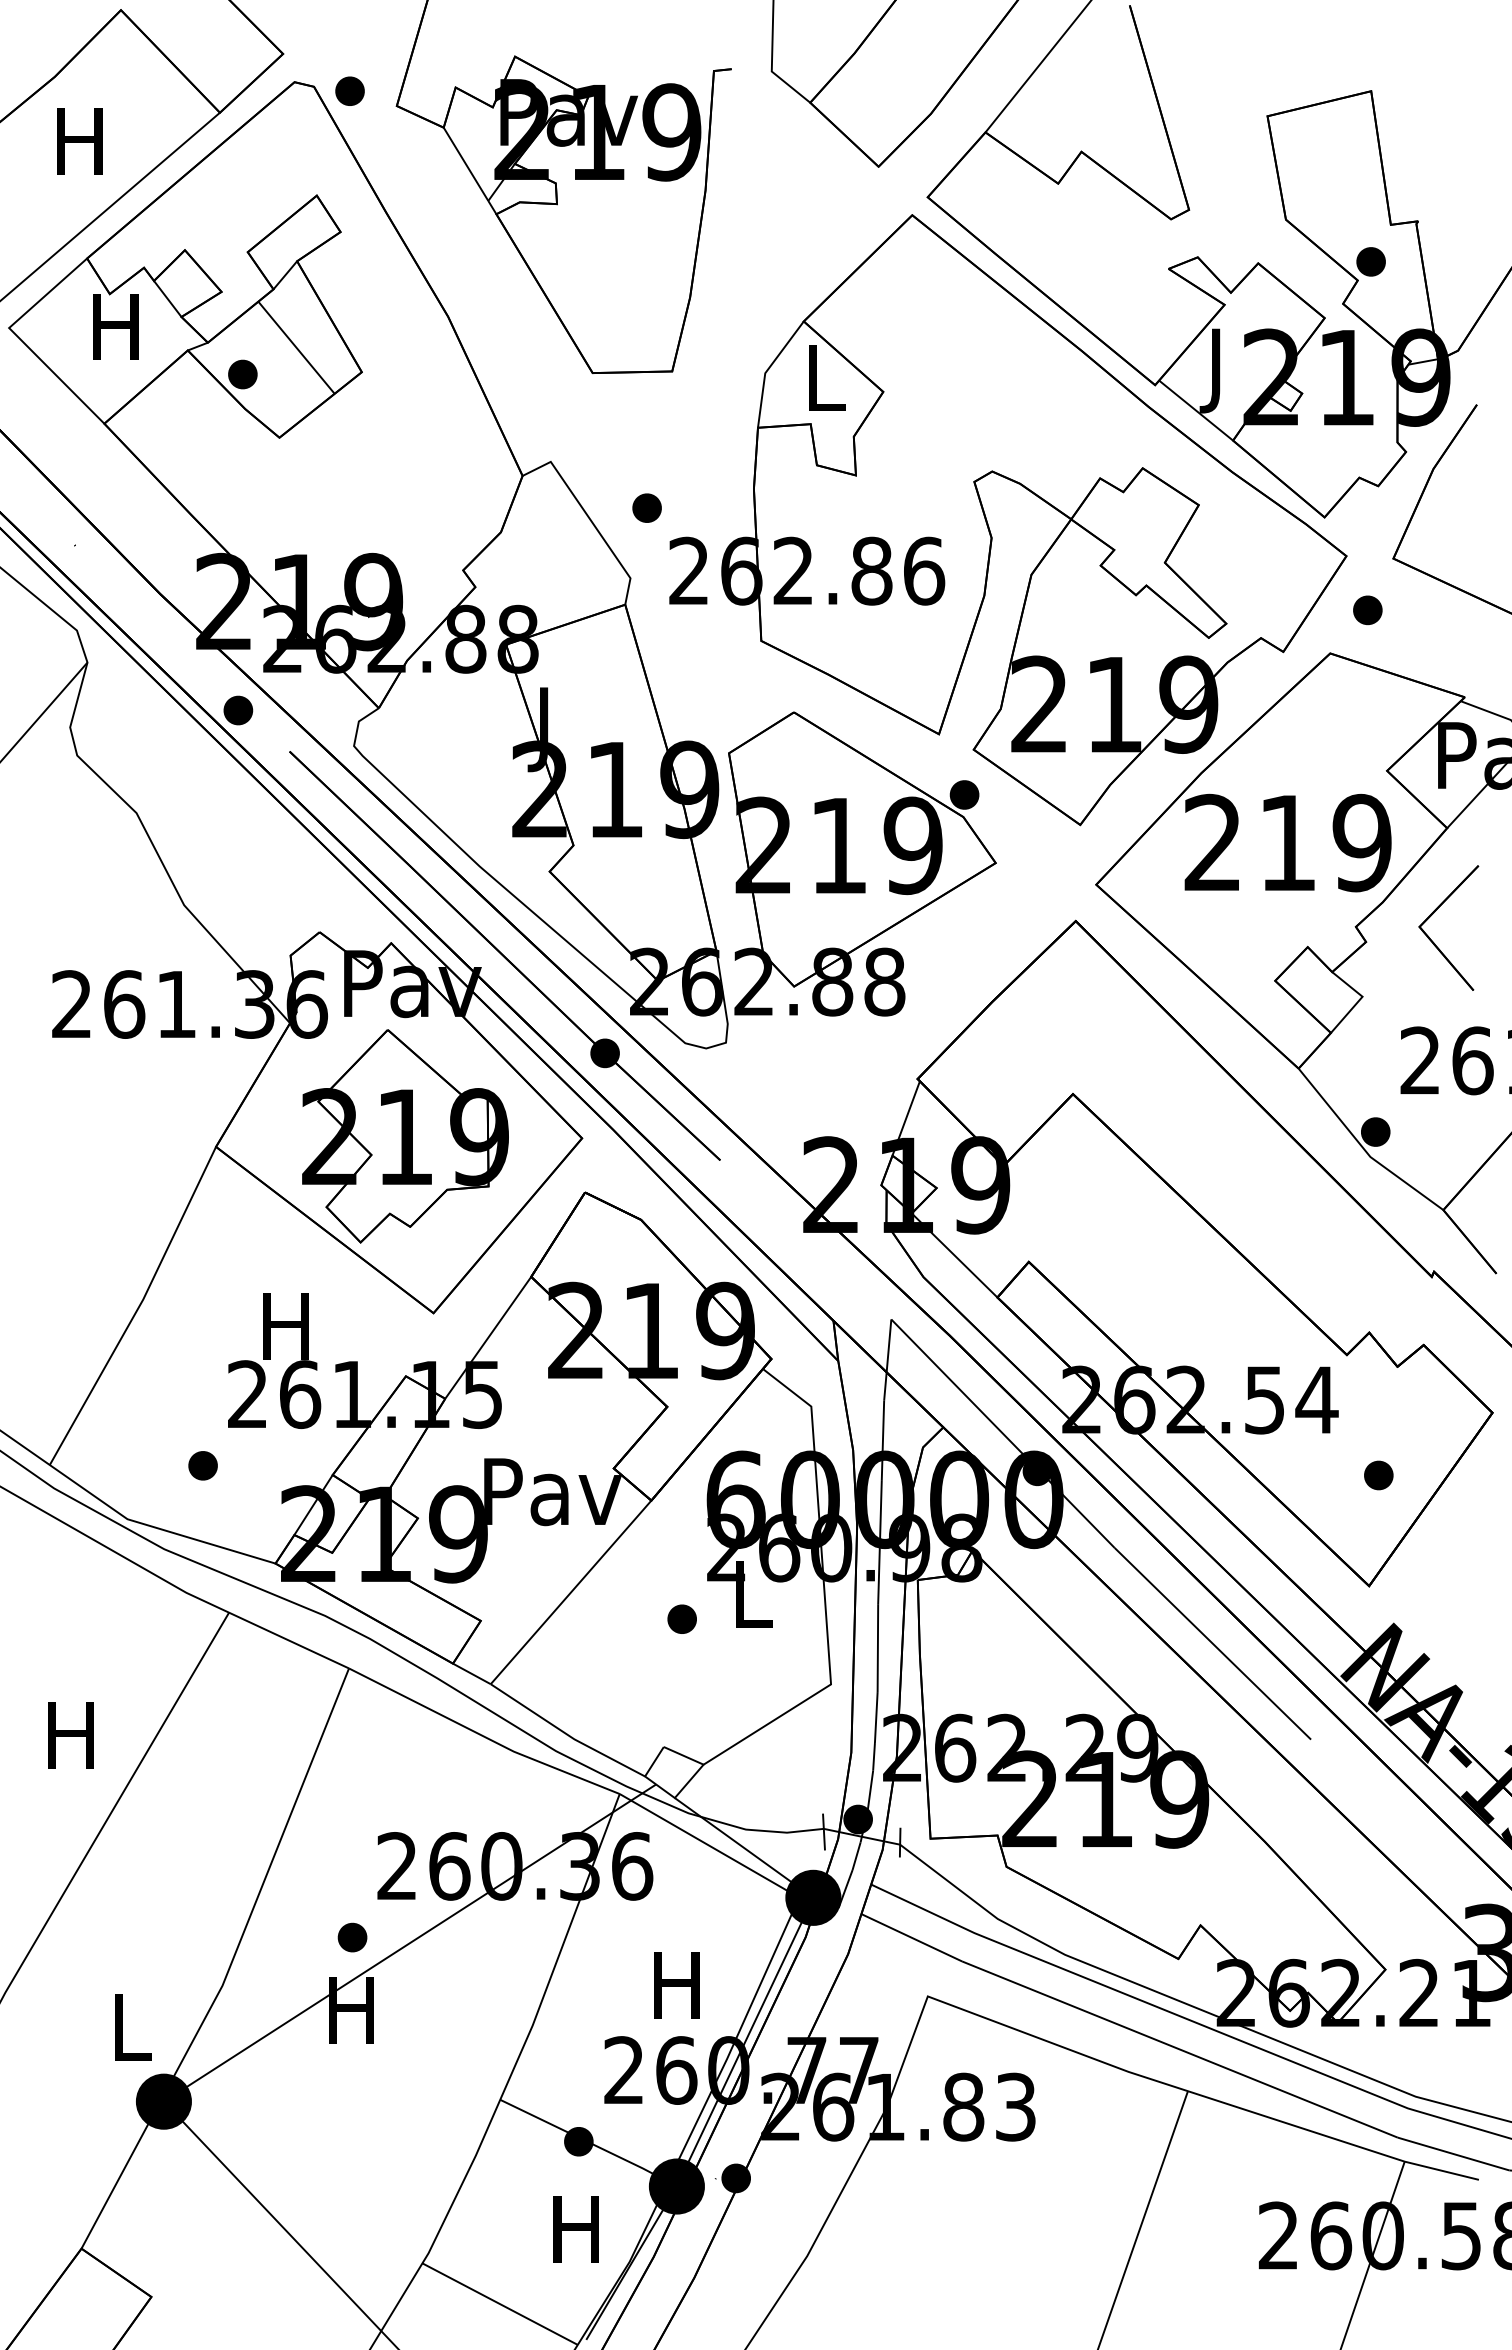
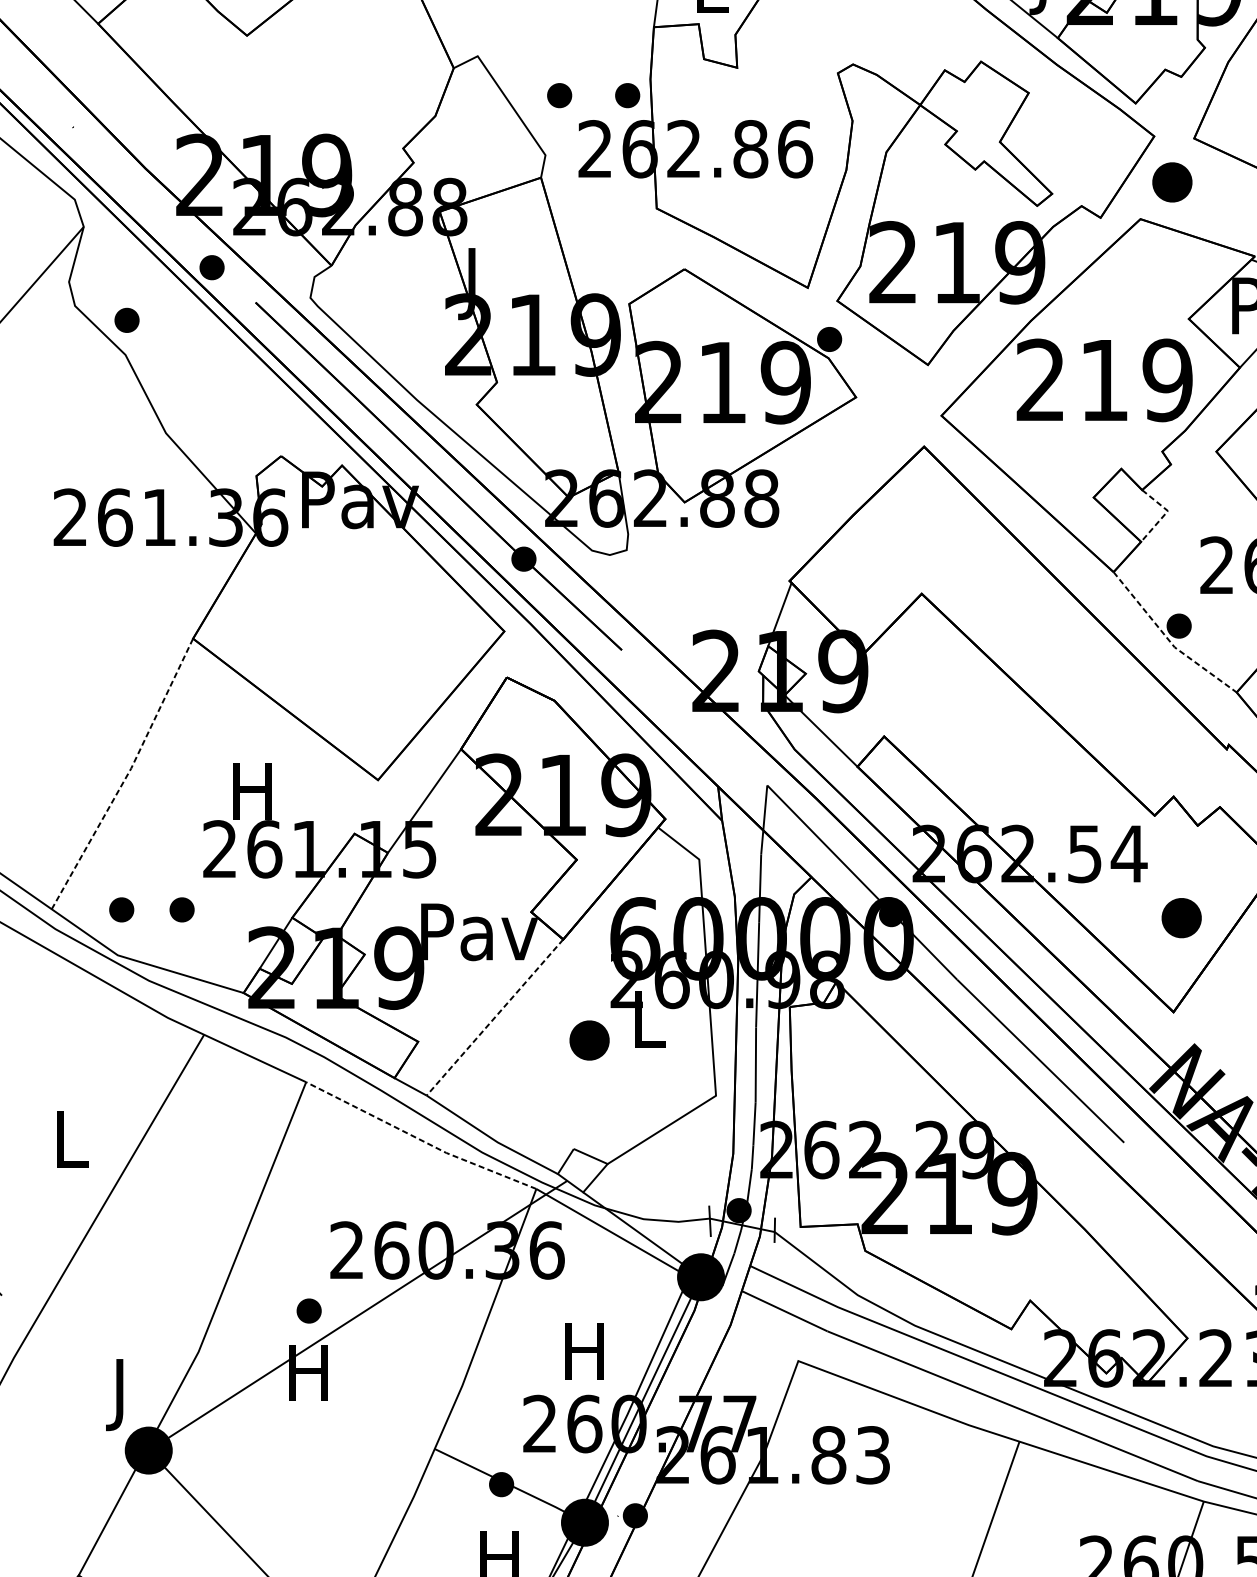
part: (726, 507) -> (627, 95), added
part: (1367, 610) -> (1172, 182), size x1.6
part: (138, 772) -> (127, 320), added
line: (1359, 999) -> (1165, 513), solid -> dashed
part: (405, 1136) -> (354, 629), removed
line: (1363, 1148) -> (1168, 640), solid -> dashed
line: (138, 1308) -> (127, 776), solid -> dashed
part: (131, 1465) -> (121, 909), added
part: (1378, 1475) -> (1181, 918), size x1.6
line: (571, 1592) -> (495, 1017), solid -> dashed
part: (681, 1618) -> (588, 1039), size x1.6
text: (70, 1735) -> (69, 1139), H -> L
line: (482, 1735) -> (419, 1139), solid -> dashed
text: (132, 2036) -> (122, 1395), L -> J

